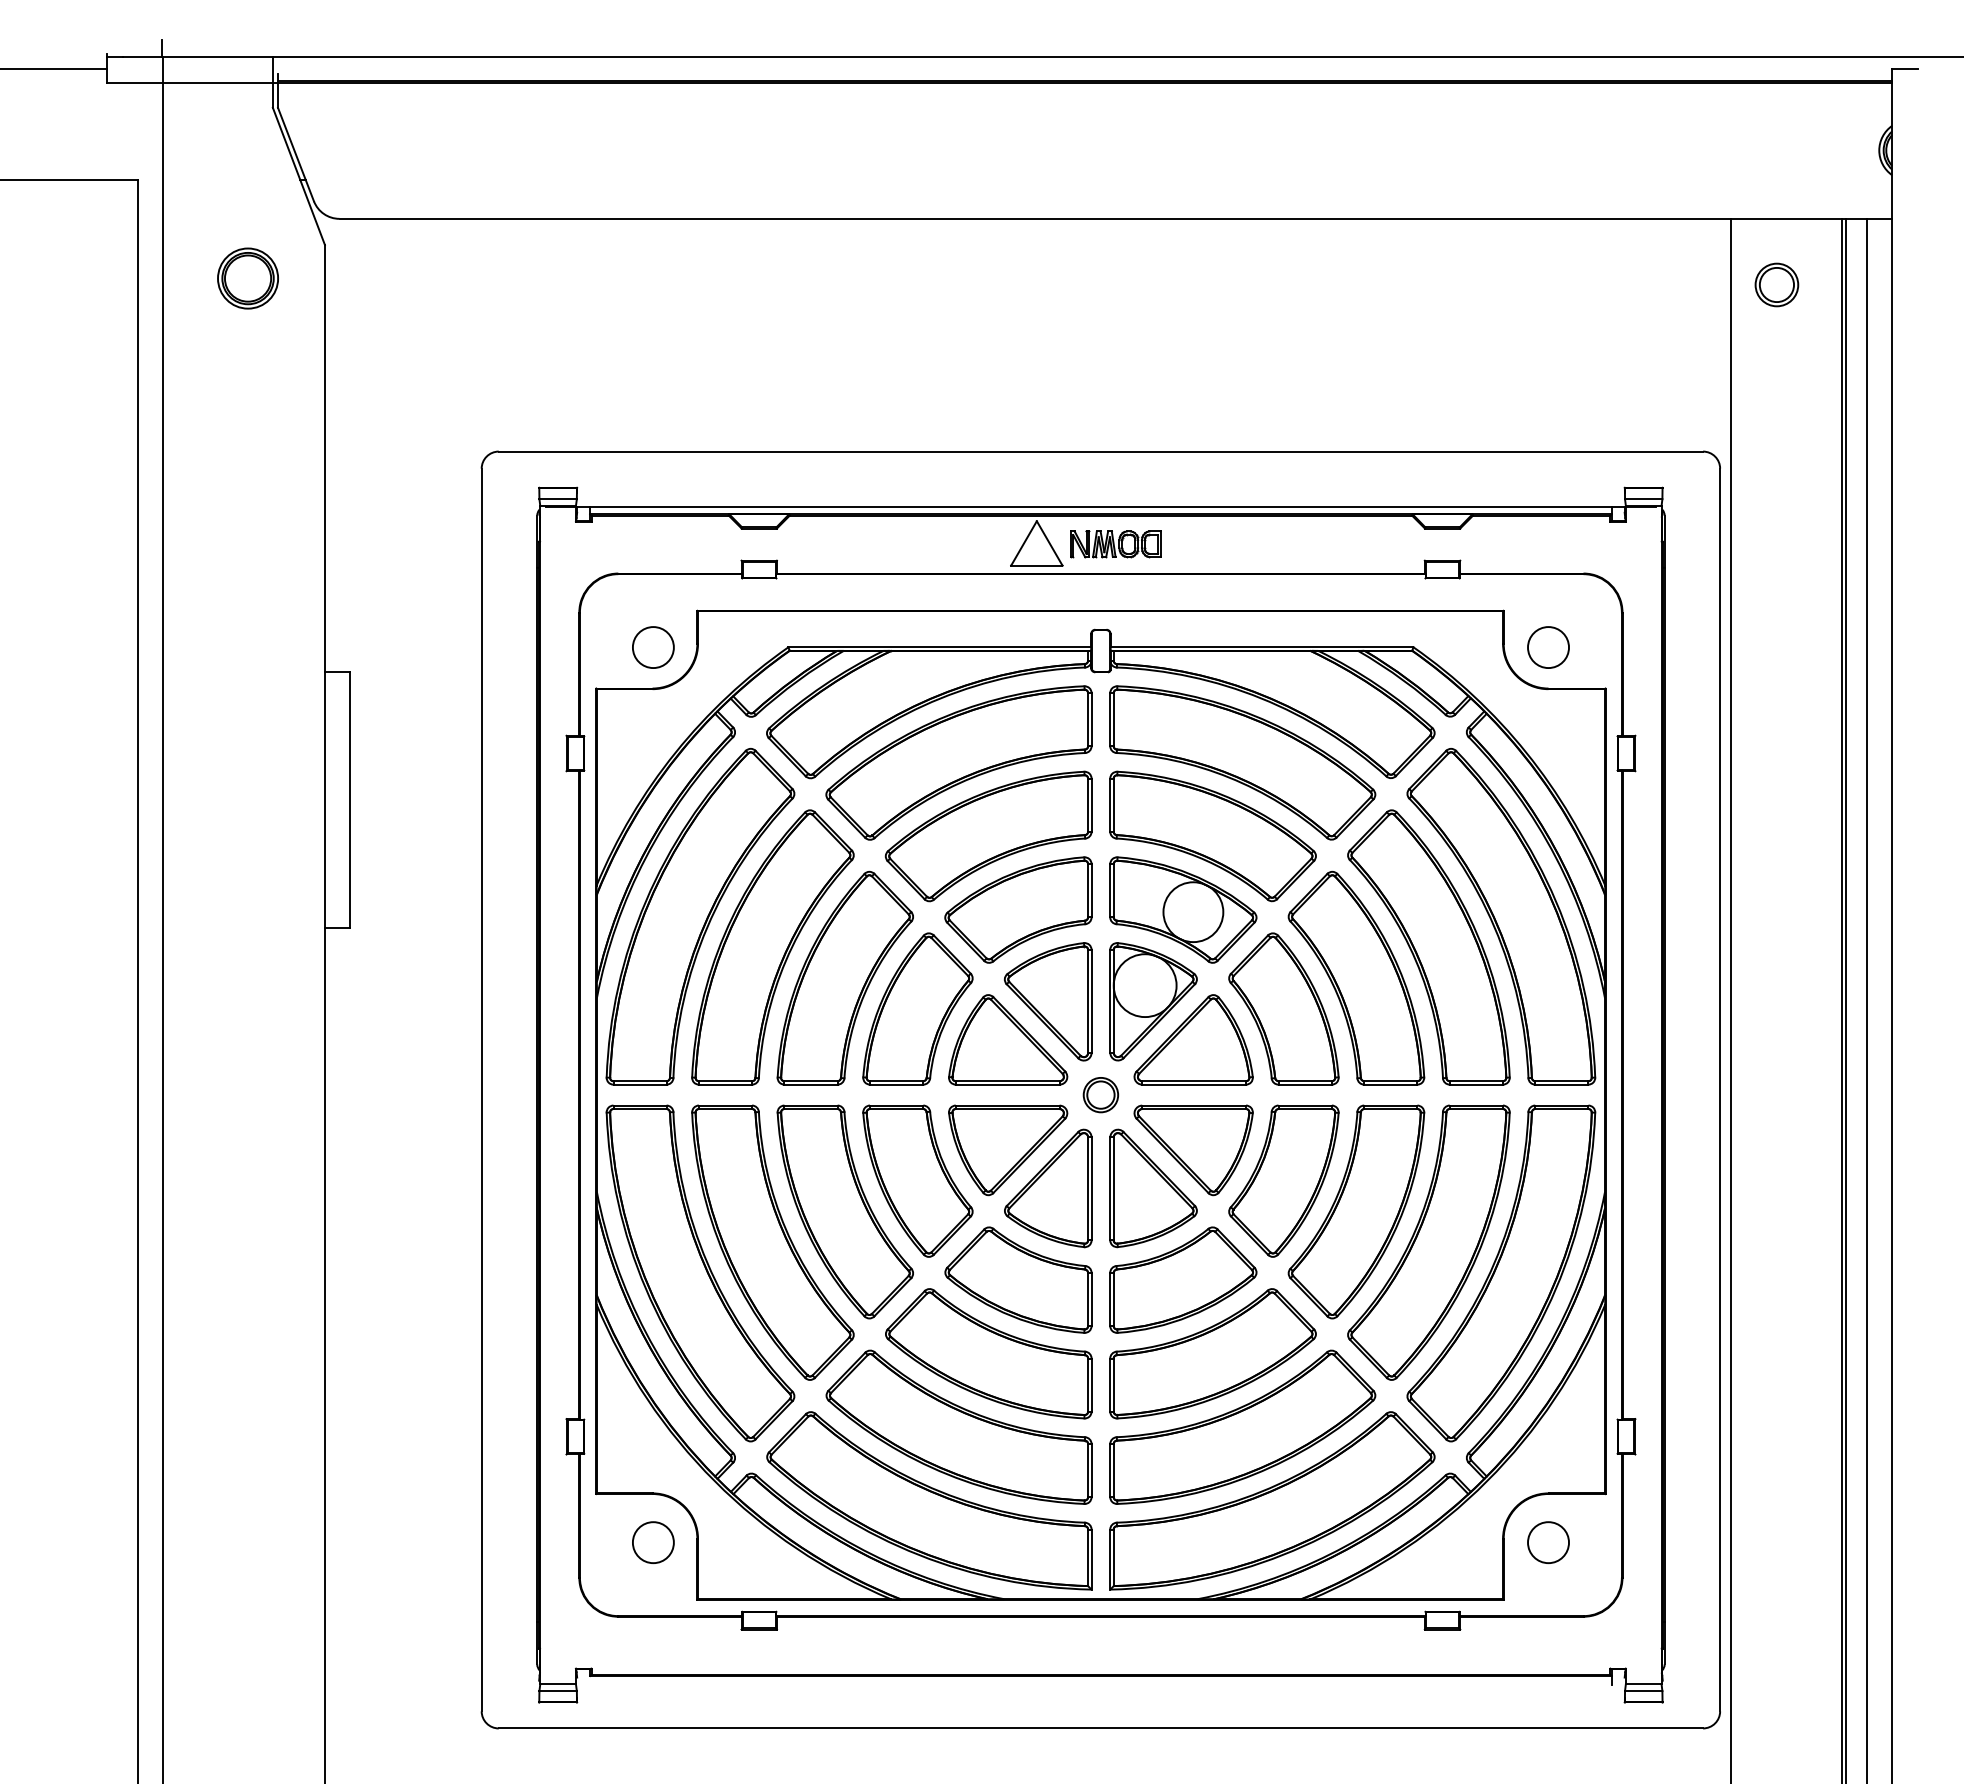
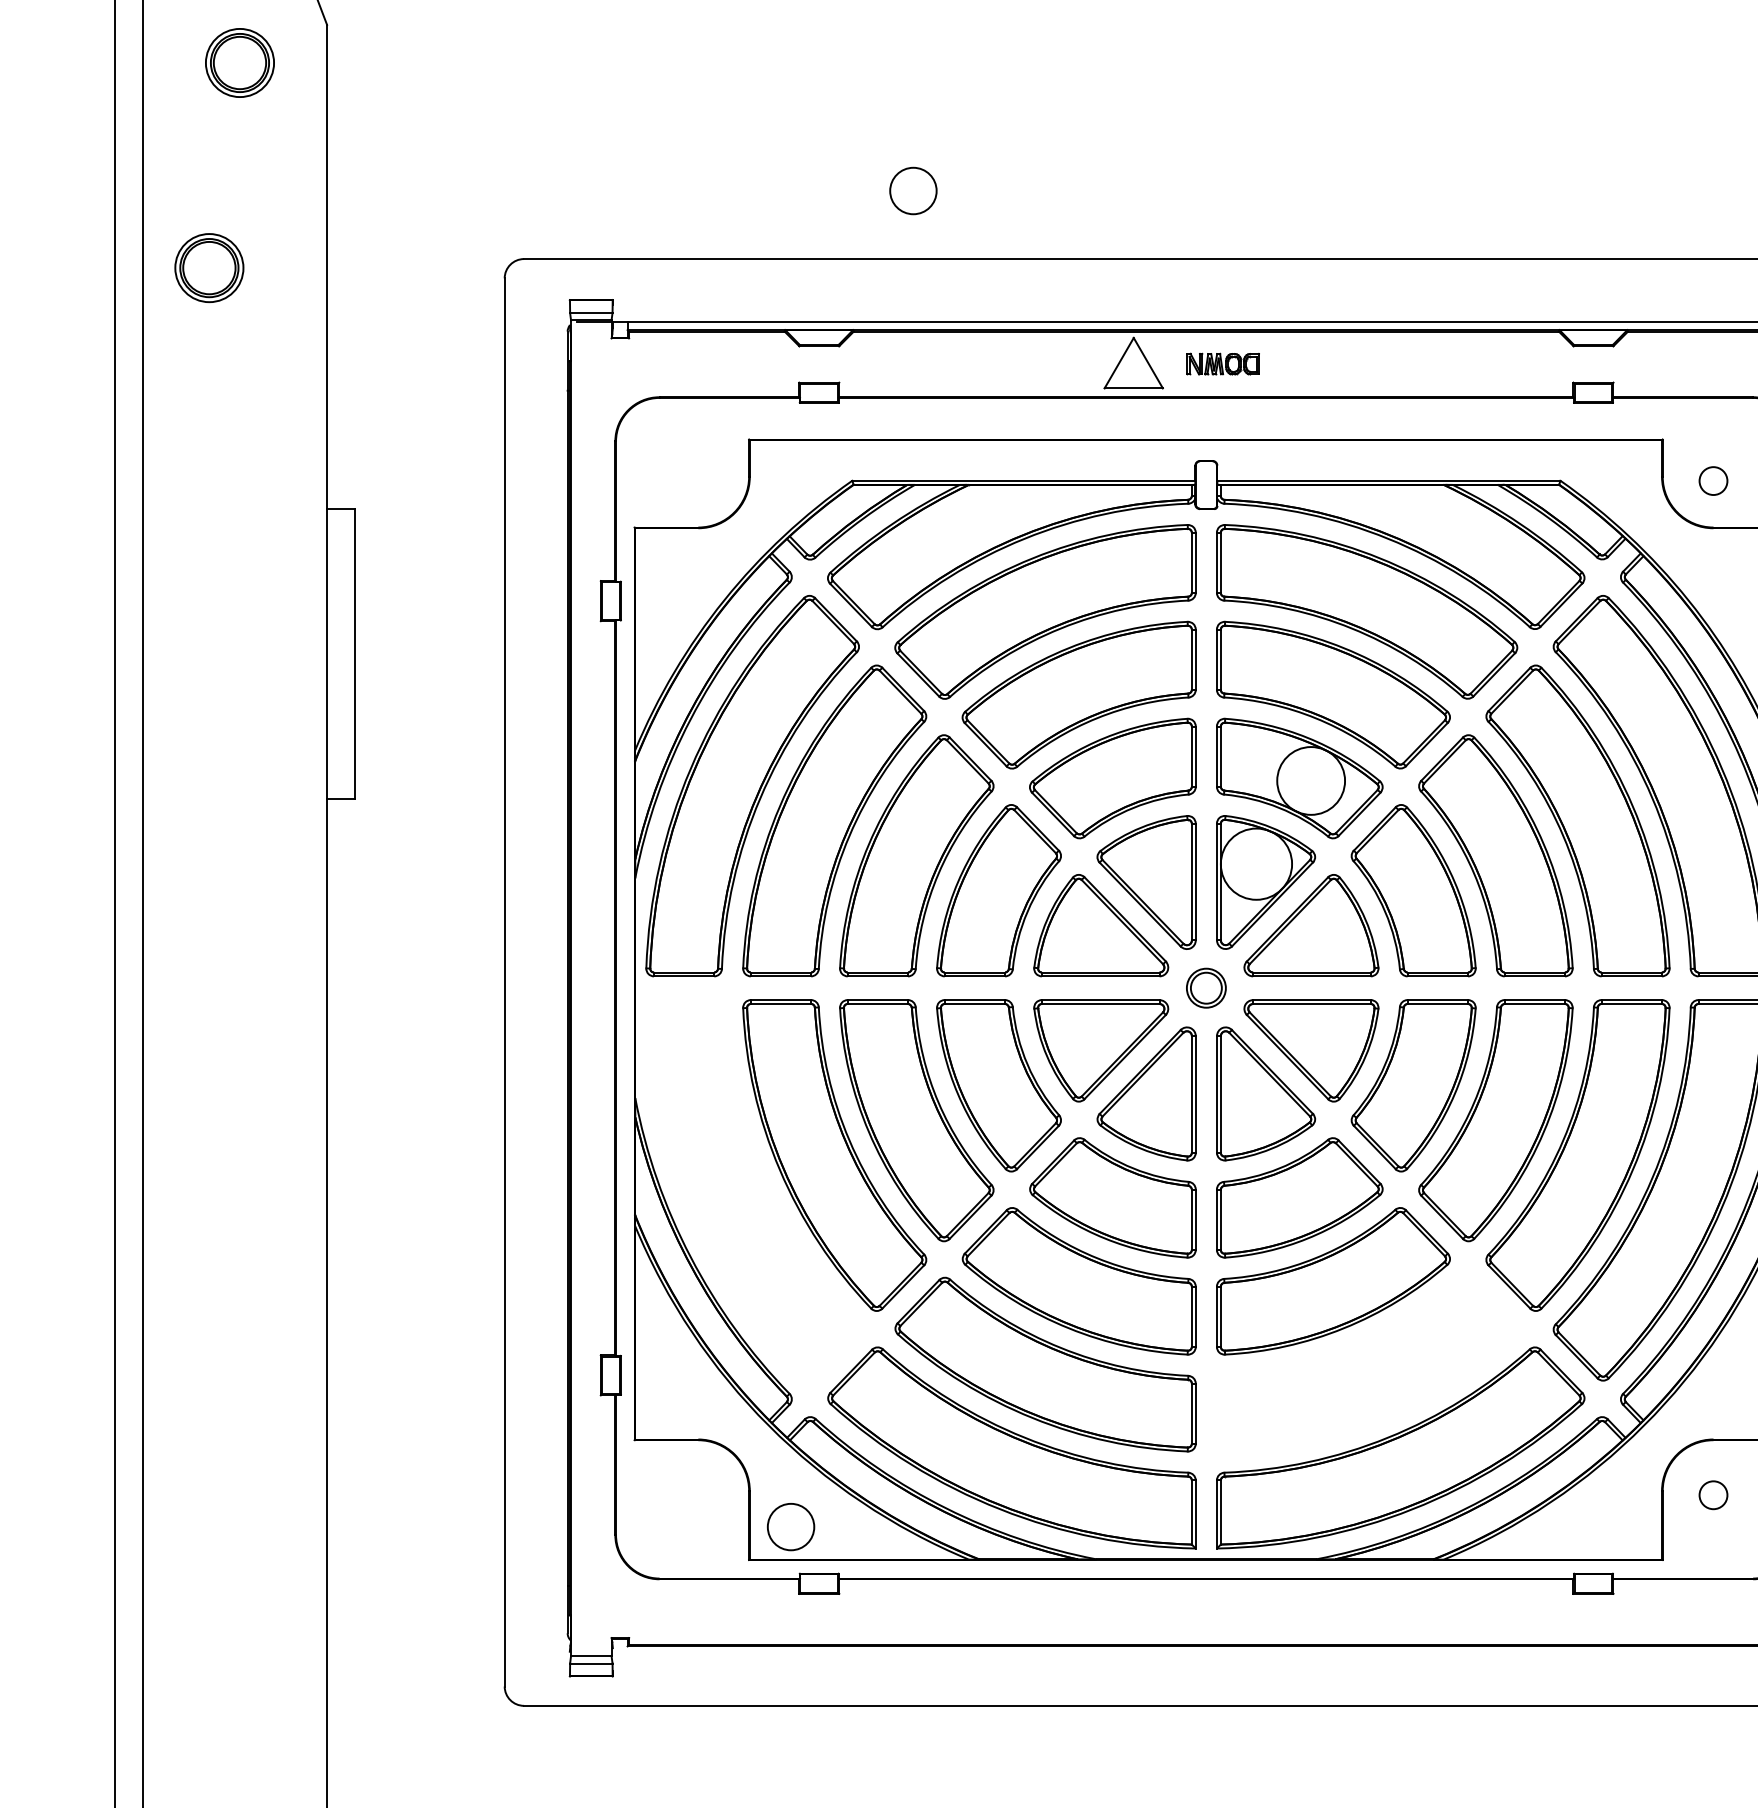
part: (220, 459) -> (208, 268), added
part: (1115, 544) -> (1222, 364), size x0.7
circle: (653, 647) -> (913, 190), moved
circle: (1548, 647) -> (1713, 481), size x0.6
part: (700, 1273) -> (752, 1190), removed
part: (1242, 1426) -> (1366, 1363), removed
circle: (653, 1542) -> (791, 1526), moved
circle: (1548, 1542) -> (1713, 1495), size x0.6

